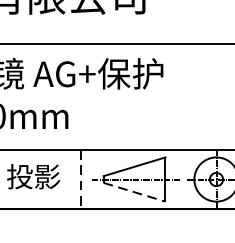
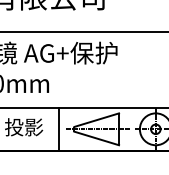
line: (81, 179) -> (58, 129), dashed -> solid
line: (135, 192) -> (97, 138), dashed -> solid

